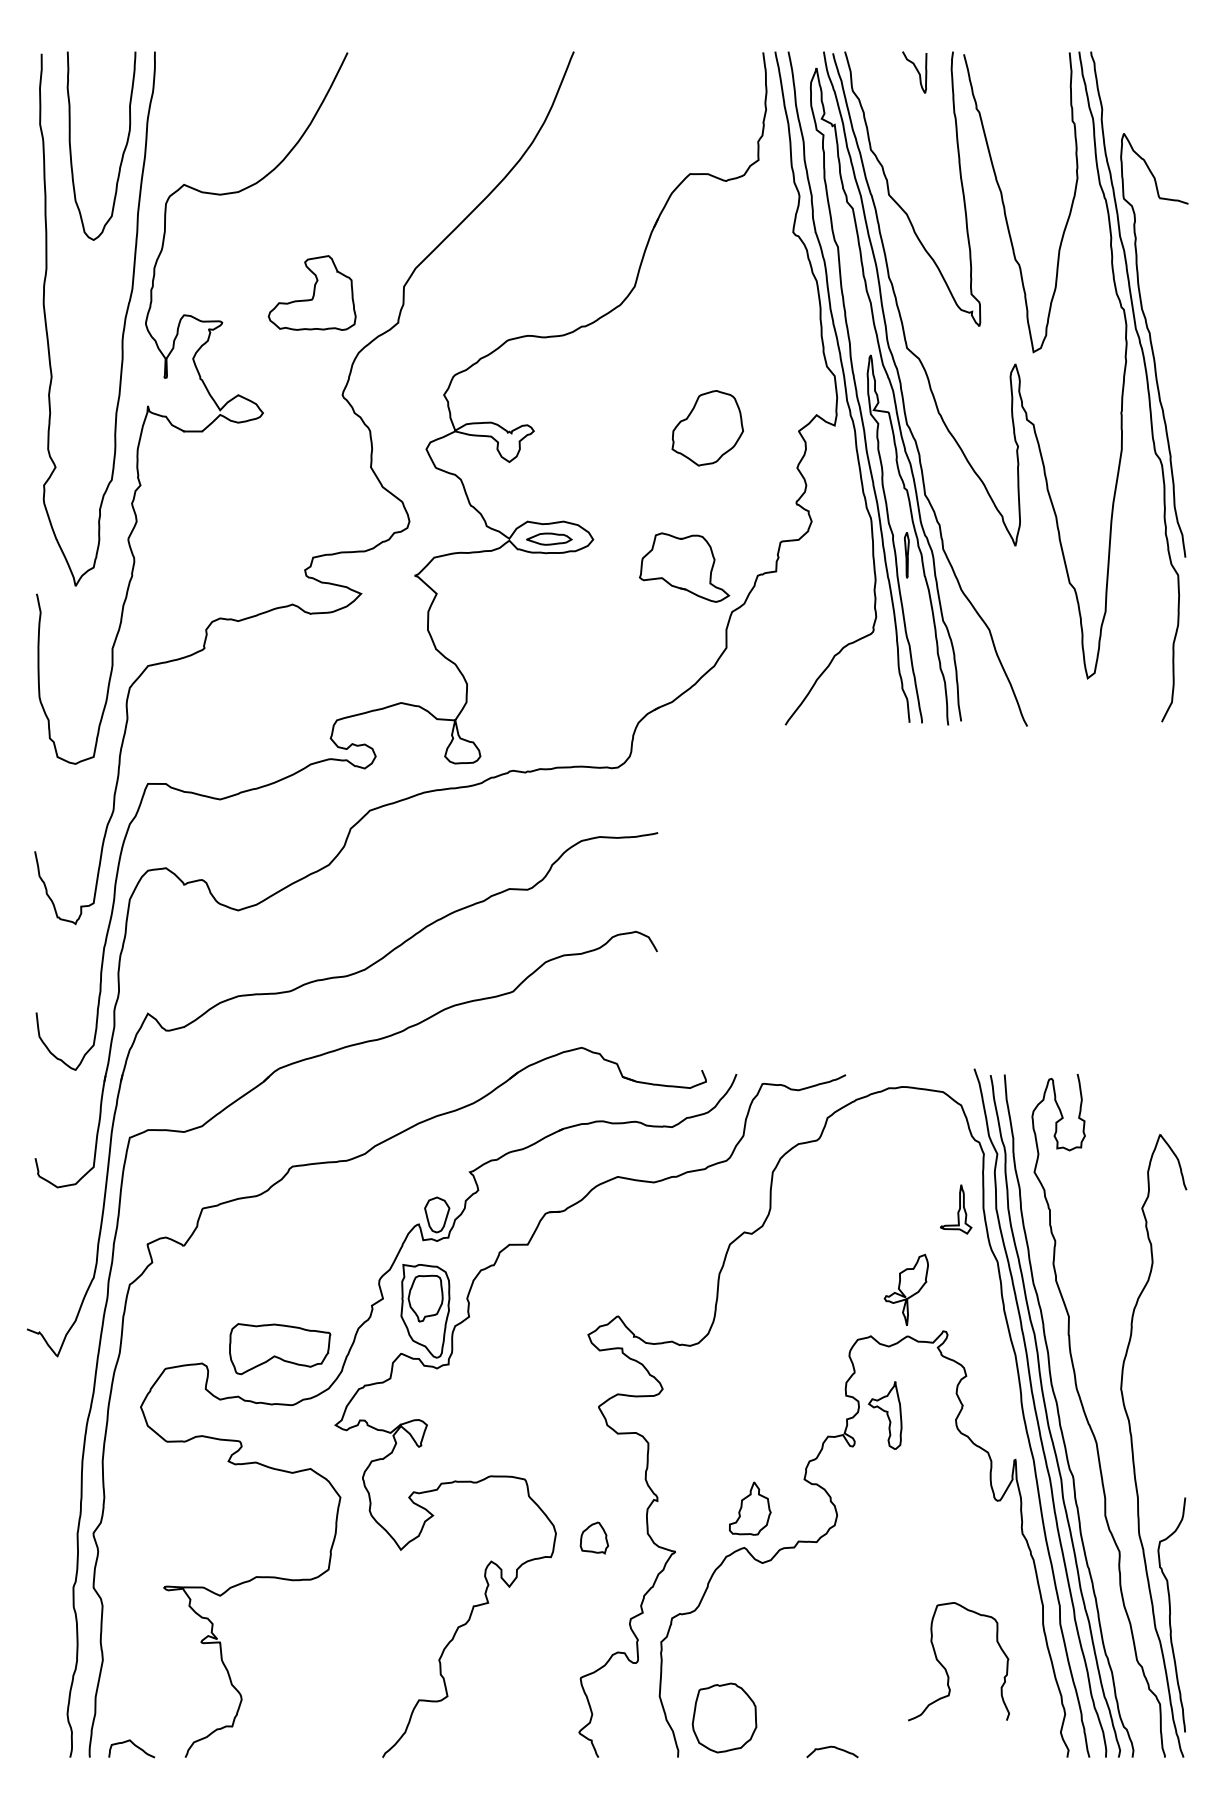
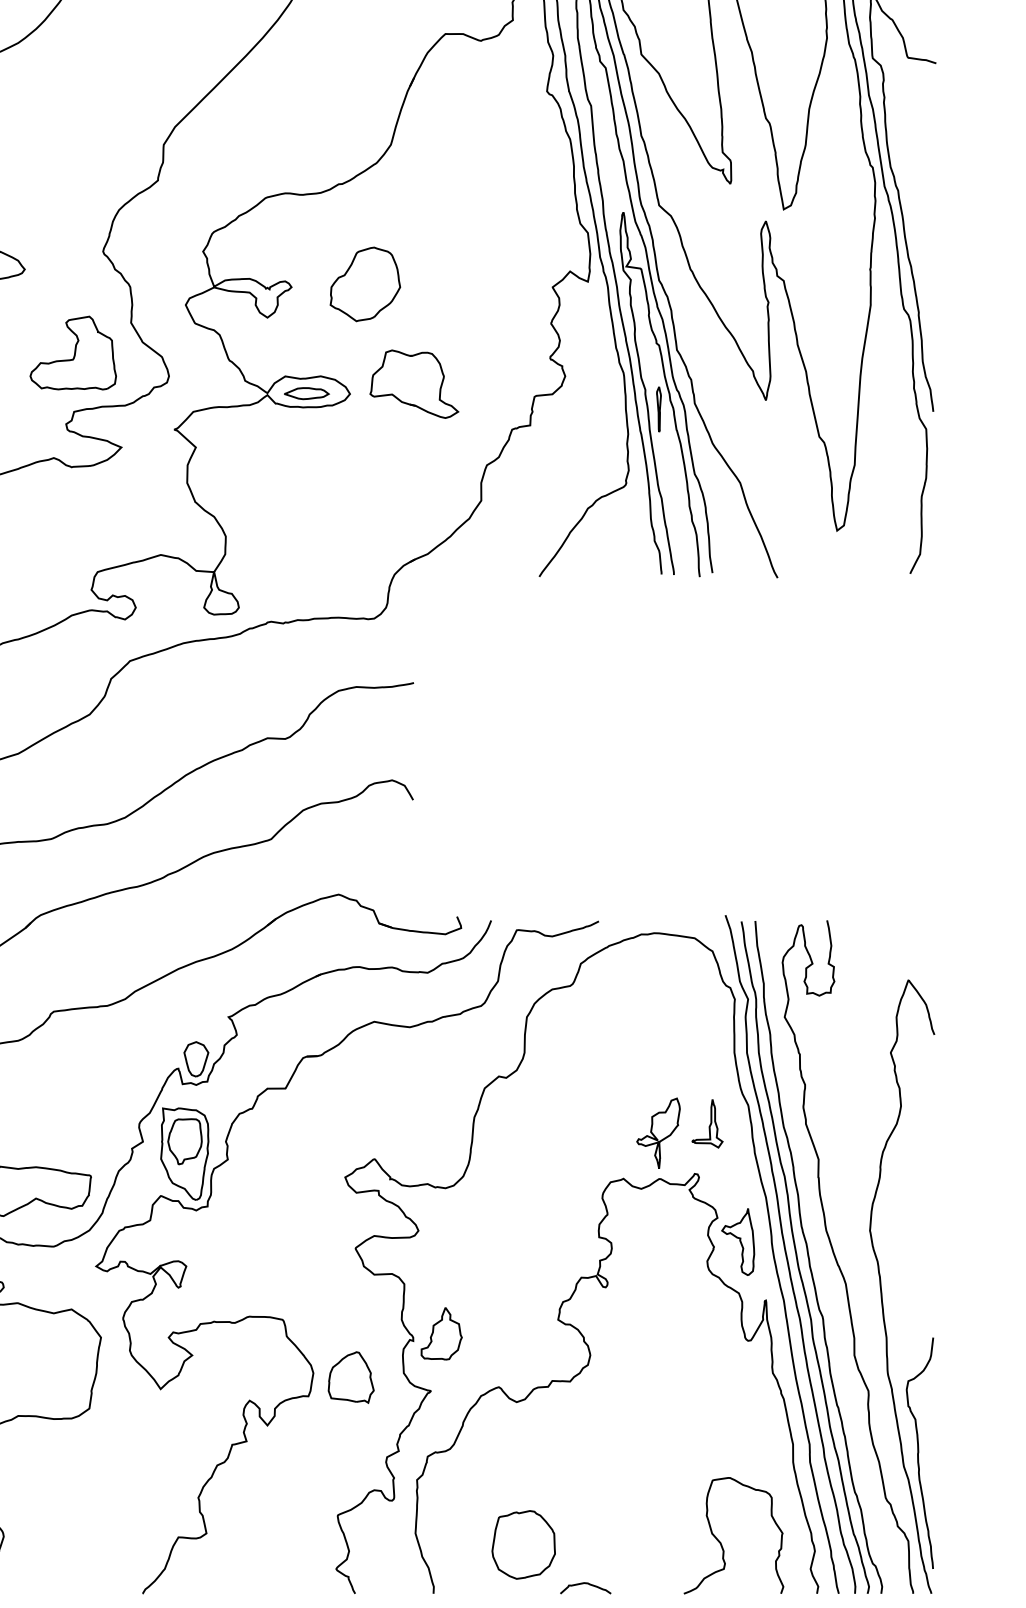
part: (311, 292) -> (72, 352), moved
part: (707, 428) -> (365, 284), moved
part: (684, 567) -> (414, 384), moved
part: (956, 1209) -> (707, 1123), moved
part: (885, 1415) -> (738, 1242), moved
part: (750, 1508) -> (441, 1333), moved
part: (594, 1537) -> (351, 1376), size x1.67
curve: (945, 1667) -> (720, 1541), moved
part: (724, 1717) -> (523, 1544), moved

